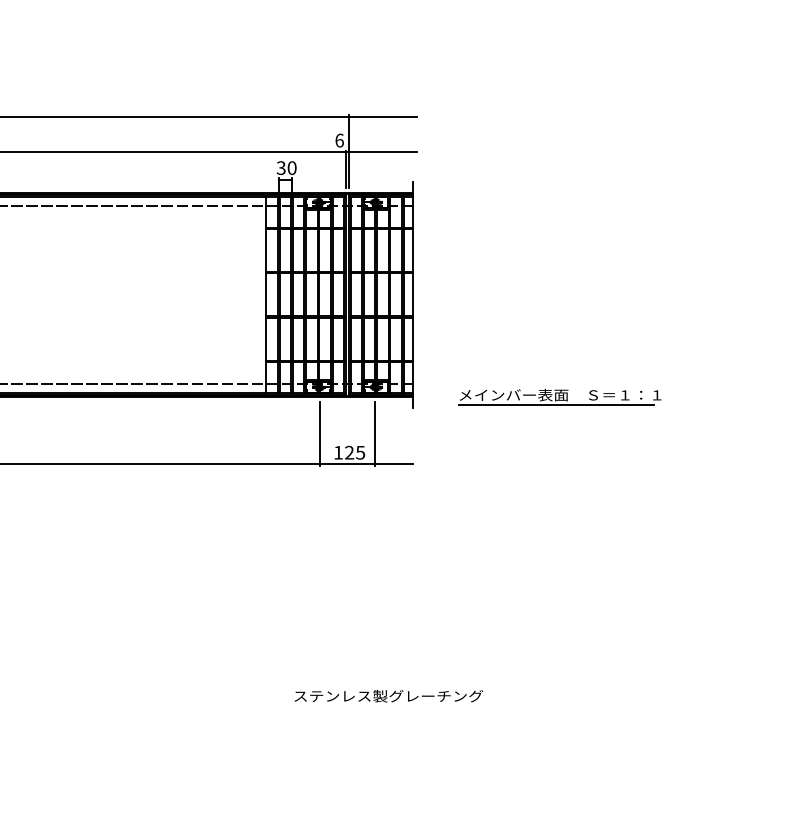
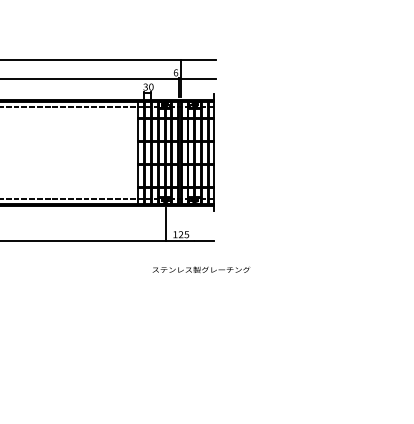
part: (558, 396) -> (289, 205), removed
line: (375, 433) -> (194, 224), removed
text: (388, 695) -> (201, 269), moved

